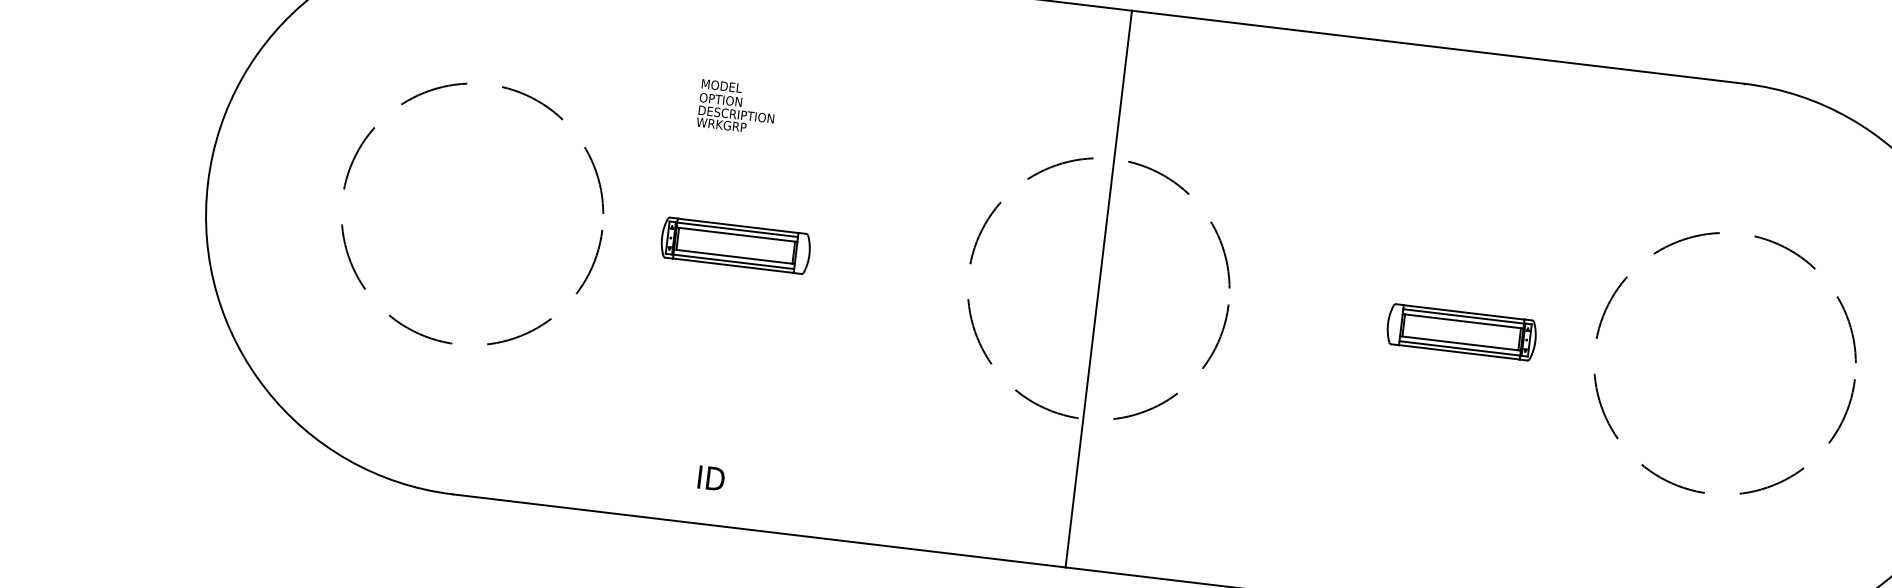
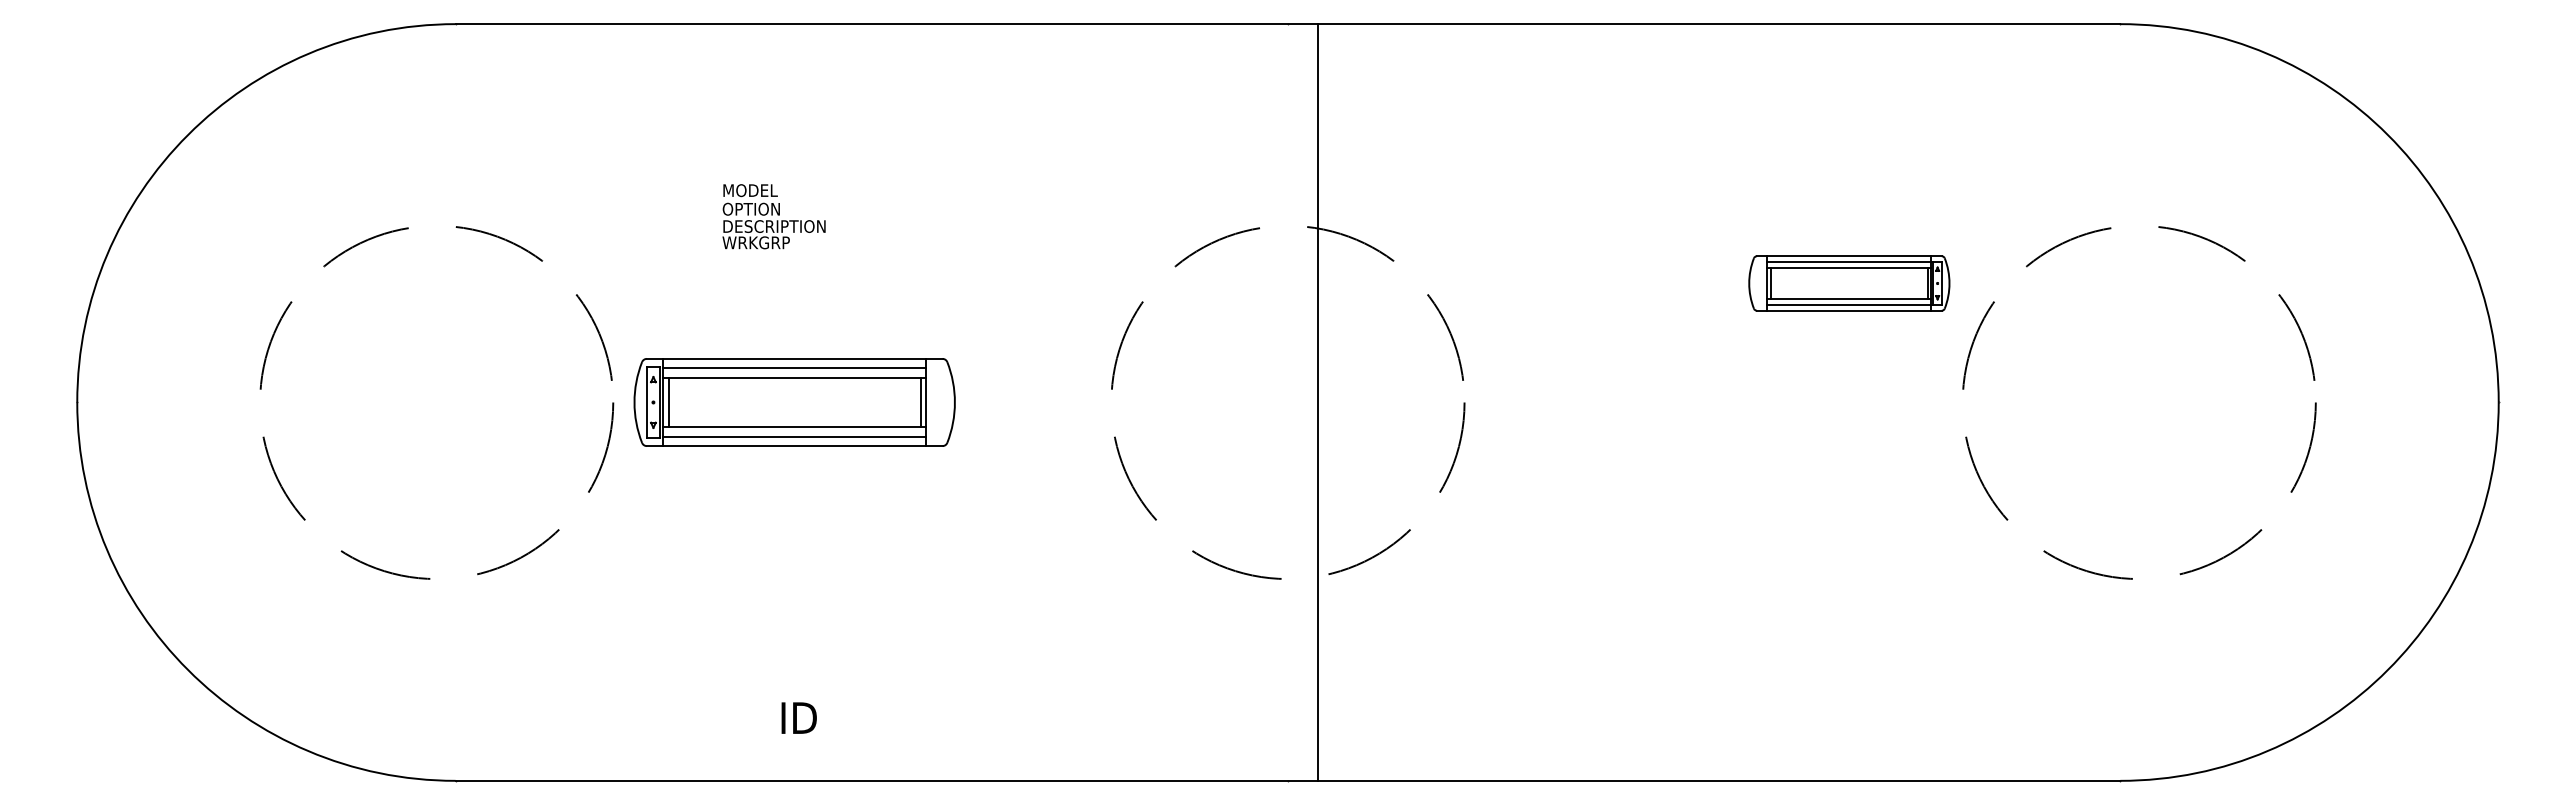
part: (735, 245) -> (794, 402), size x1.6
line: (1099, 289) -> (1318, 402), moved
part: (1461, 332) -> (1849, 283), moved

